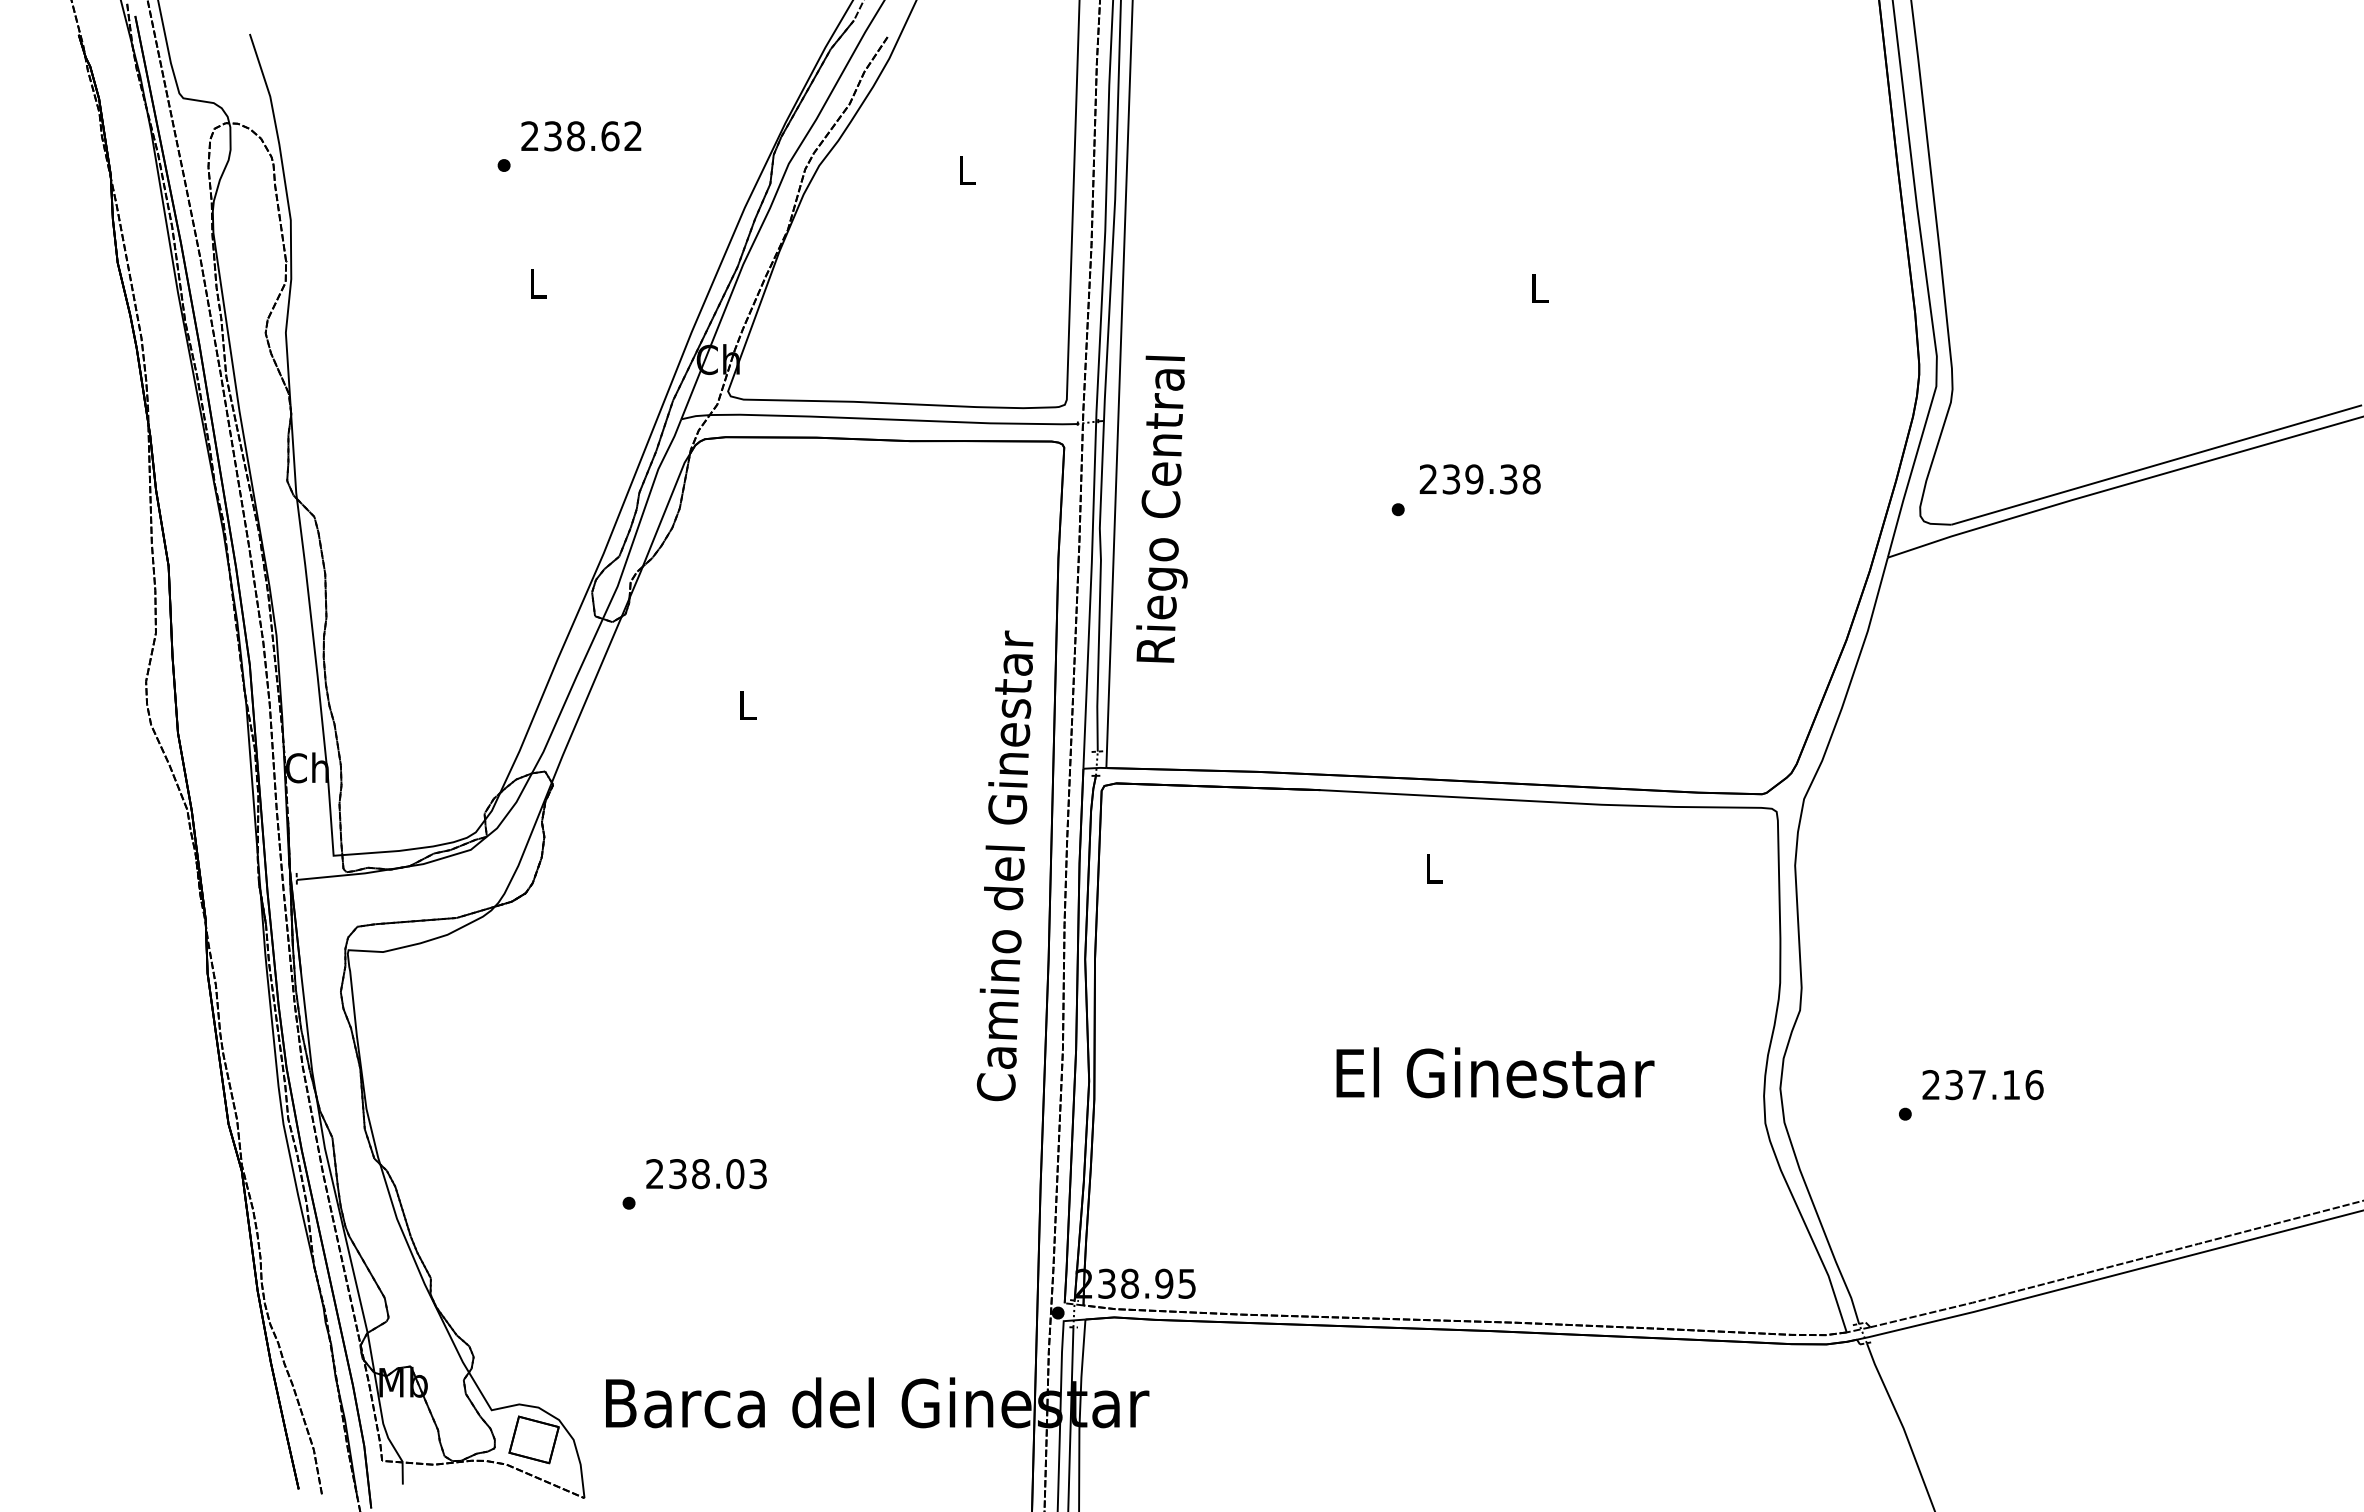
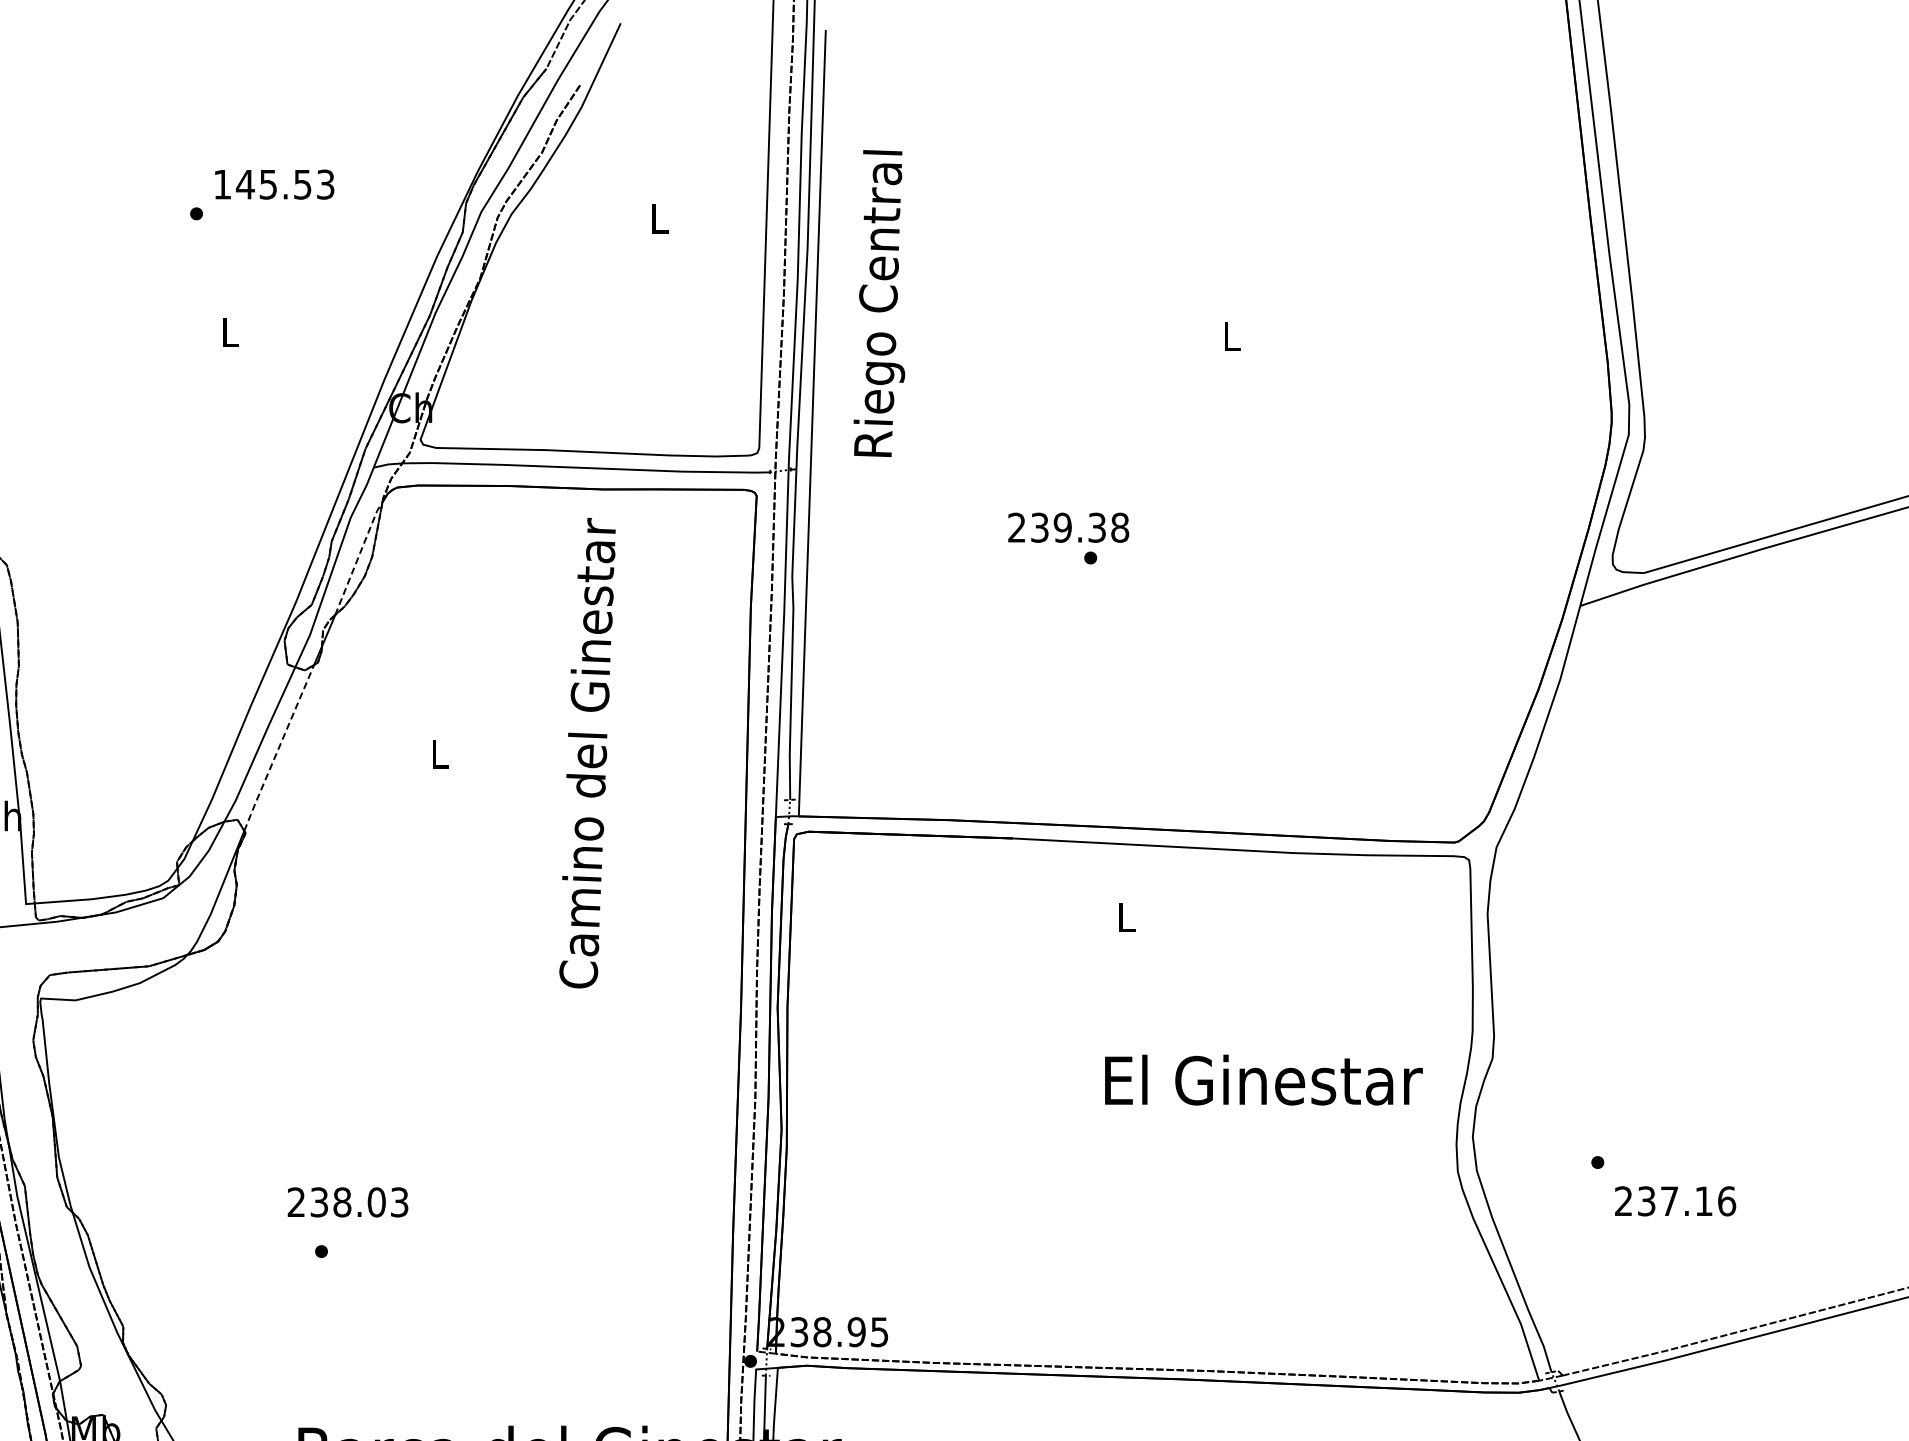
text: (581, 136) -> (273, 184), 238.62 -> 145.53
text: (1479, 479) -> (1067, 527), moved
line: (666, 508) -> (358, 556), solid -> dashed
text: (1161, 508) -> (878, 302), moved
line: (586, 700) -> (278, 748), solid -> dashed
text: (1004, 865) -> (586, 752), moved
text: (1495, 1072) -> (1263, 1079), moved
text: (1982, 1085) -> (1674, 1201), moved
text: (706, 1174) -> (347, 1202), moved

